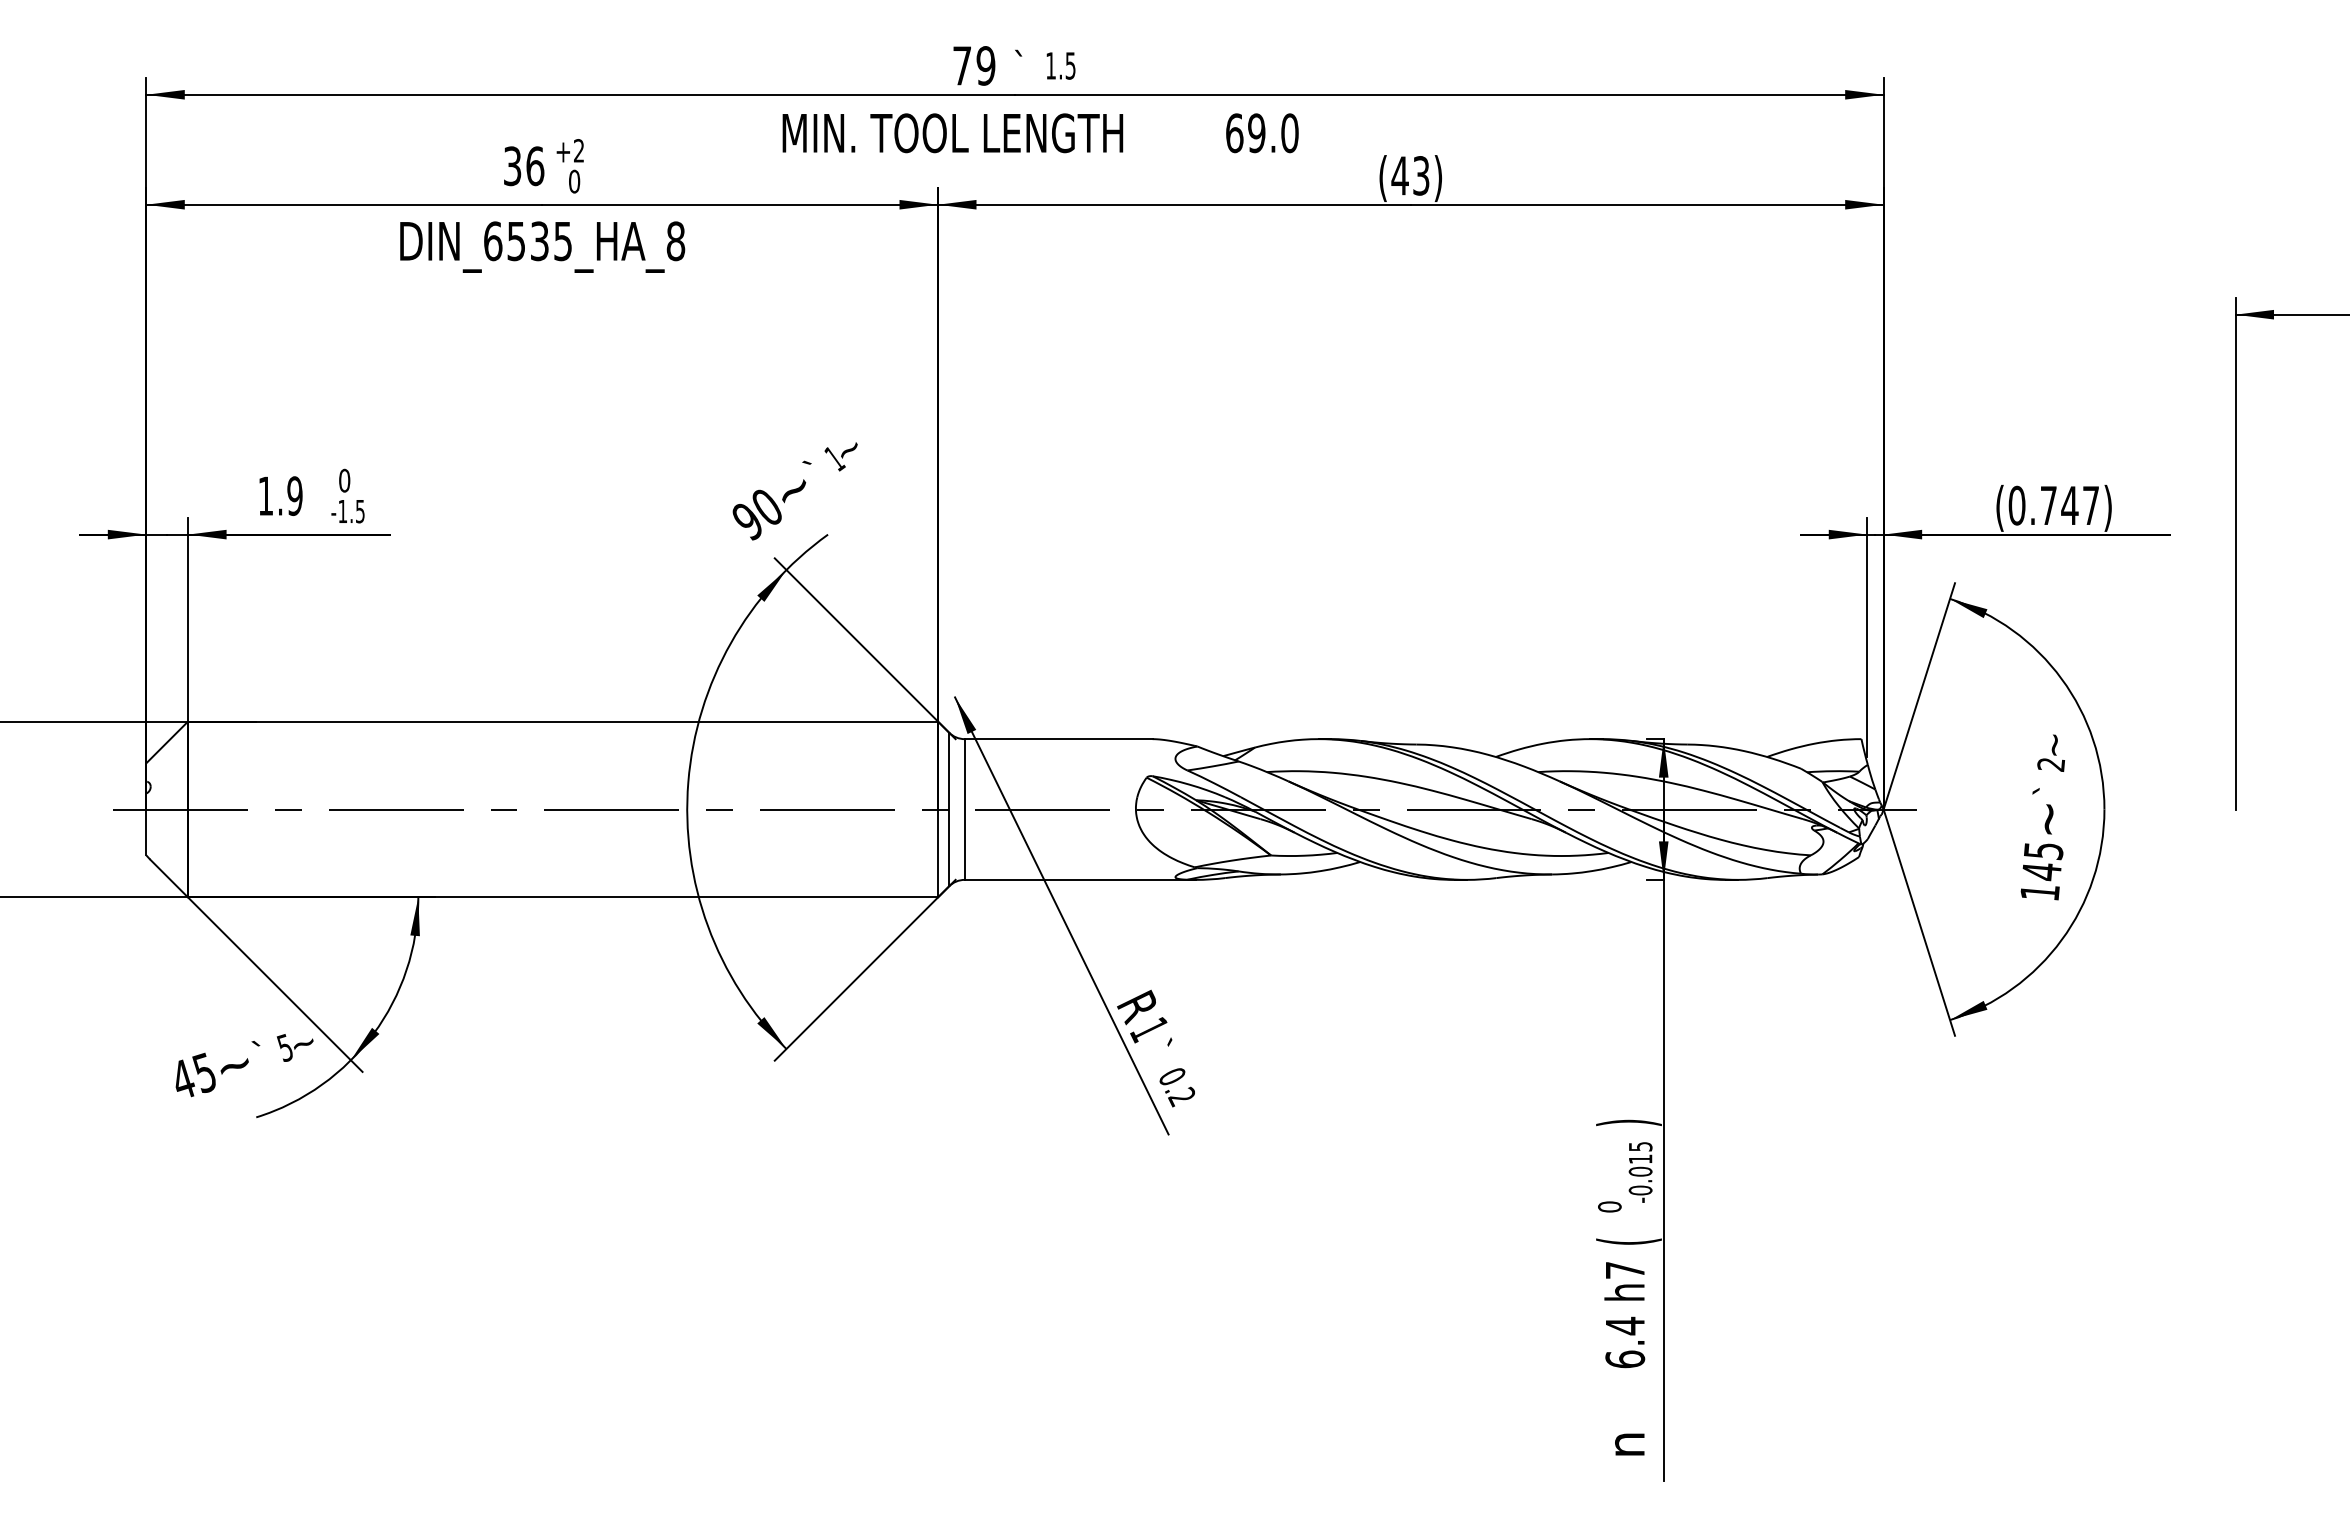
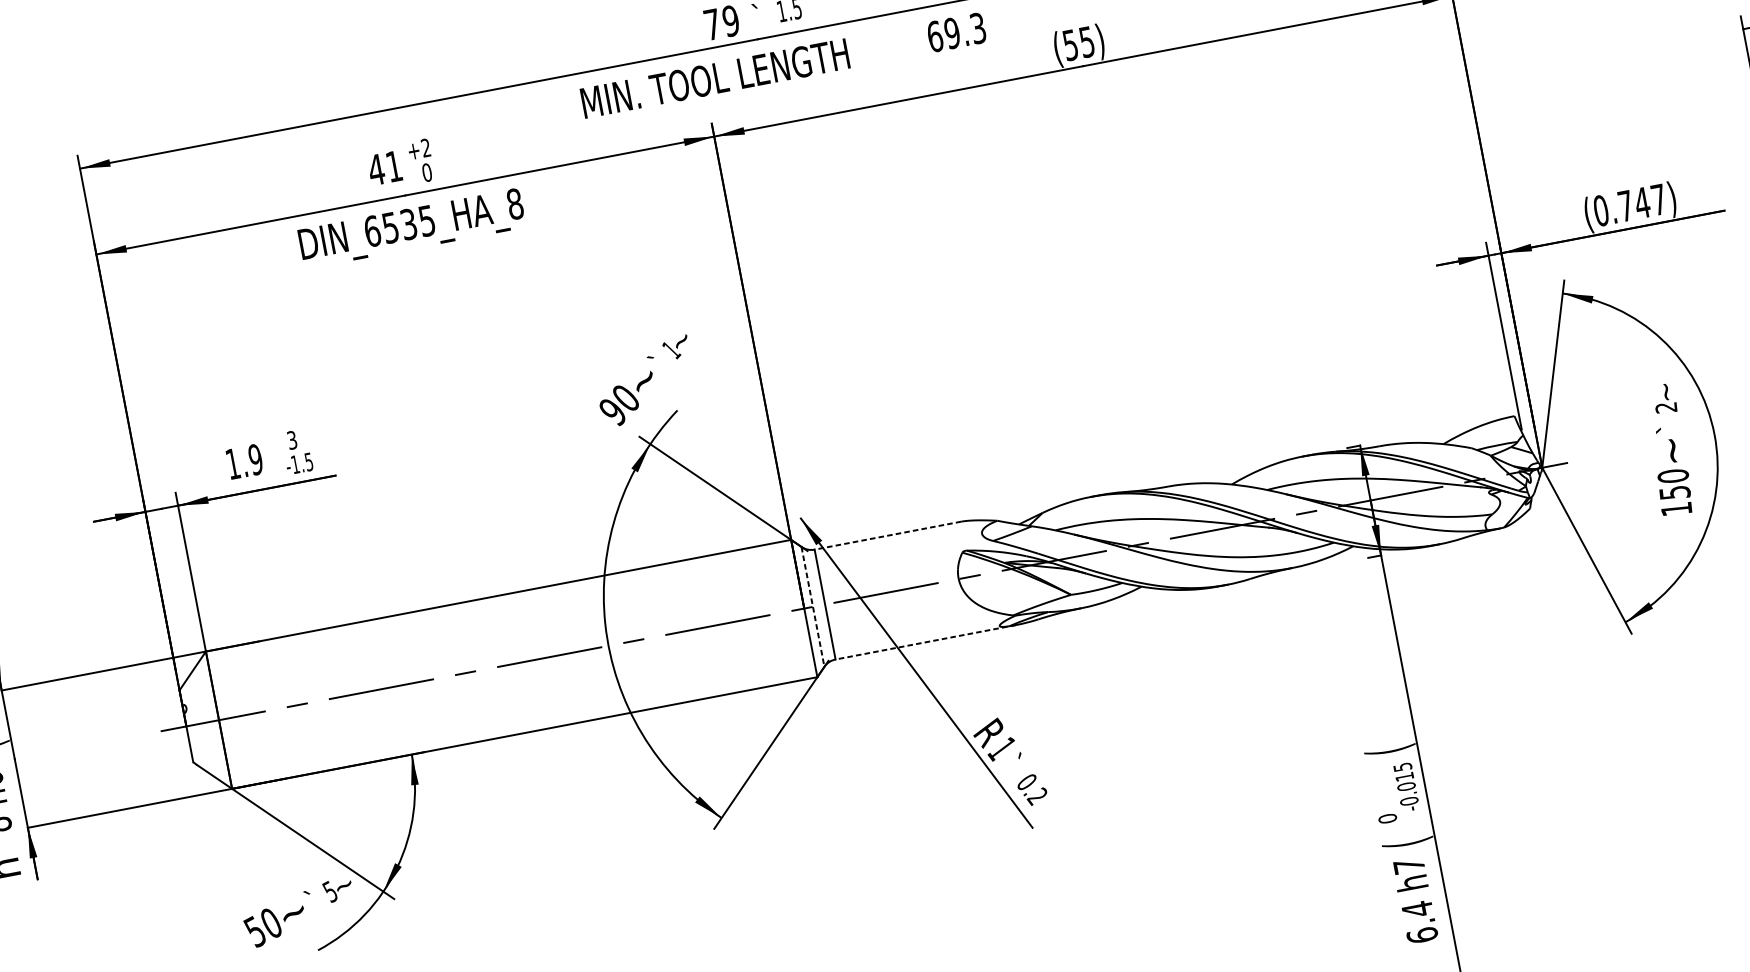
text: (1289, 133) -> (977, 28), 69.0 -> 69.3
text: (523, 166) -> (385, 168), 36 -> 41
text: (1410, 175) -> (1078, 43), (43) -> (55)
text: (344, 480) -> (292, 440), 0 -> 3
line: (1058, 739) -> (887, 535), solid -> dashed
line: (949, 809) -> (813, 606), solid -> dashed
text: (2042, 861) -> (1673, 484), 145 -> 150
line: (1080, 879) -> (925, 641), solid -> dashed
text: (192, 1075) -> (262, 927), 45 -> 50
text: (1628, 1122) -> (1389, 750), ) -> (

